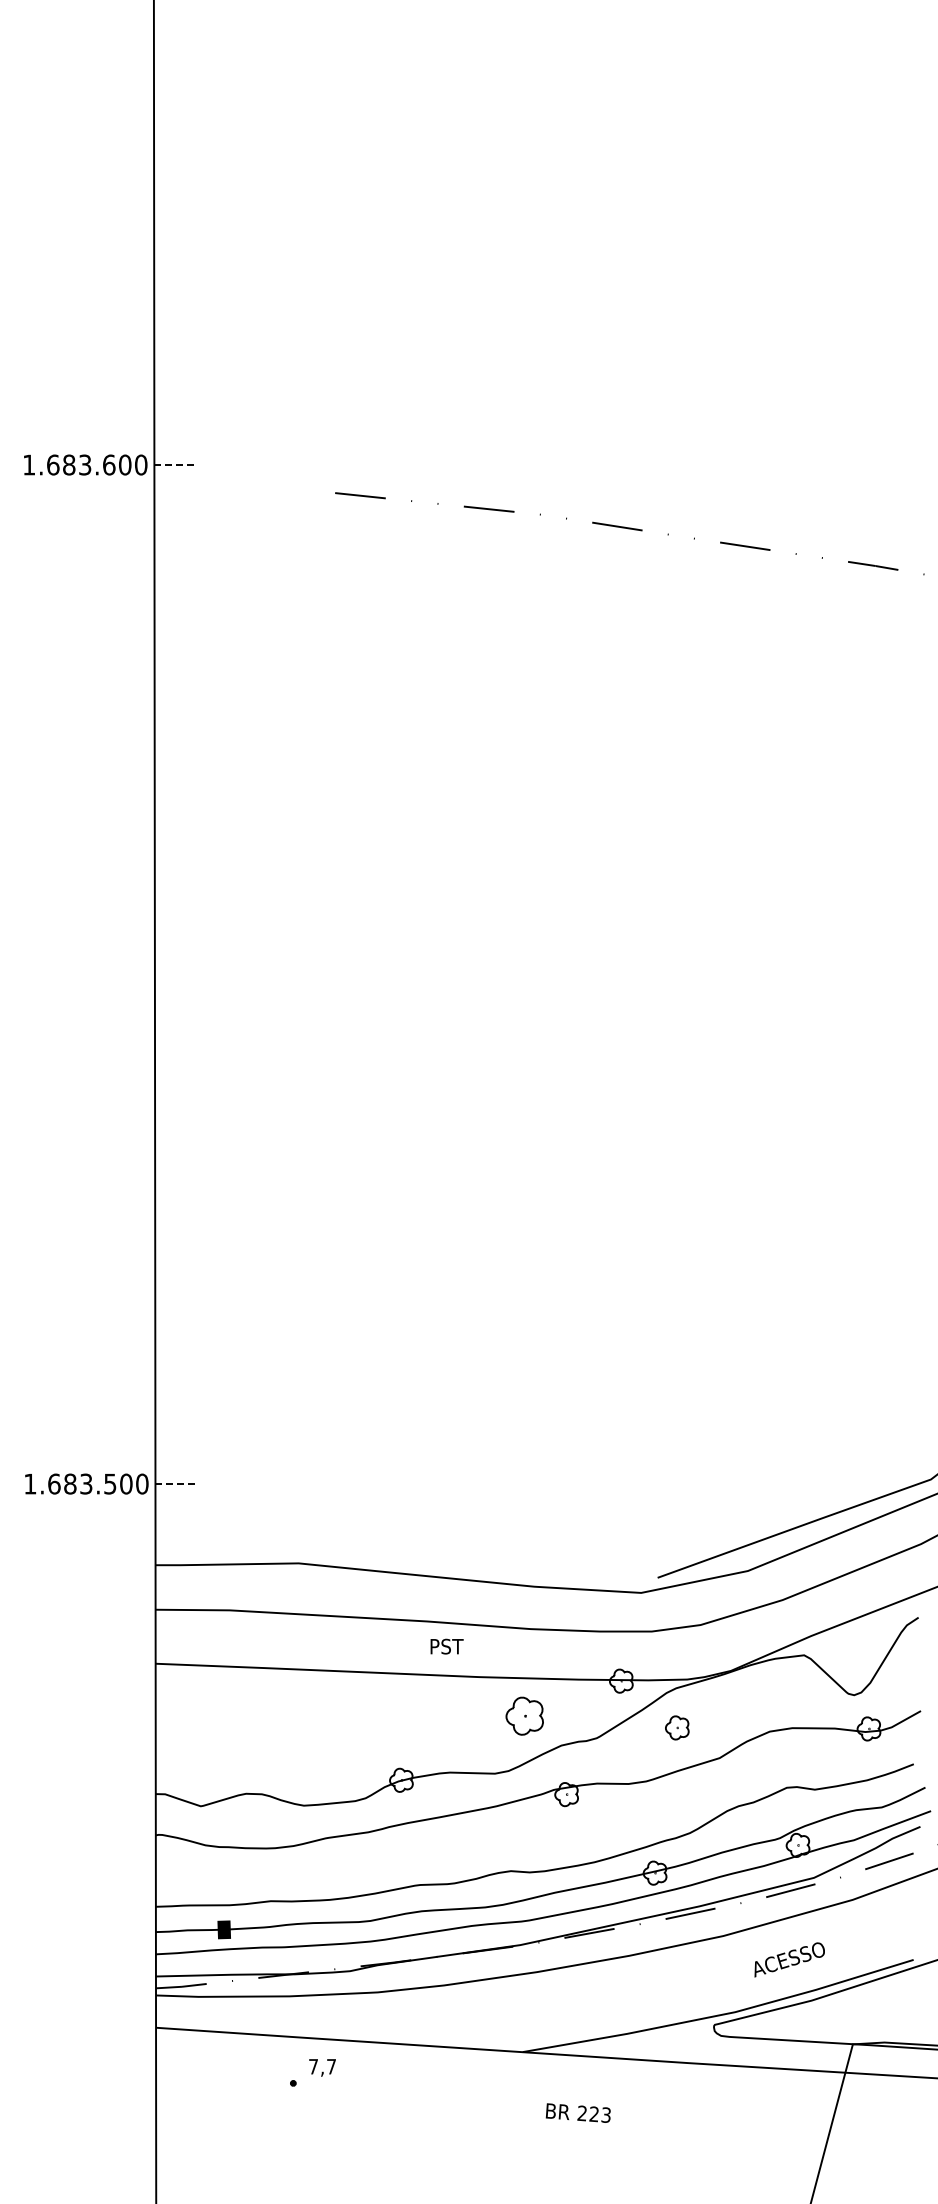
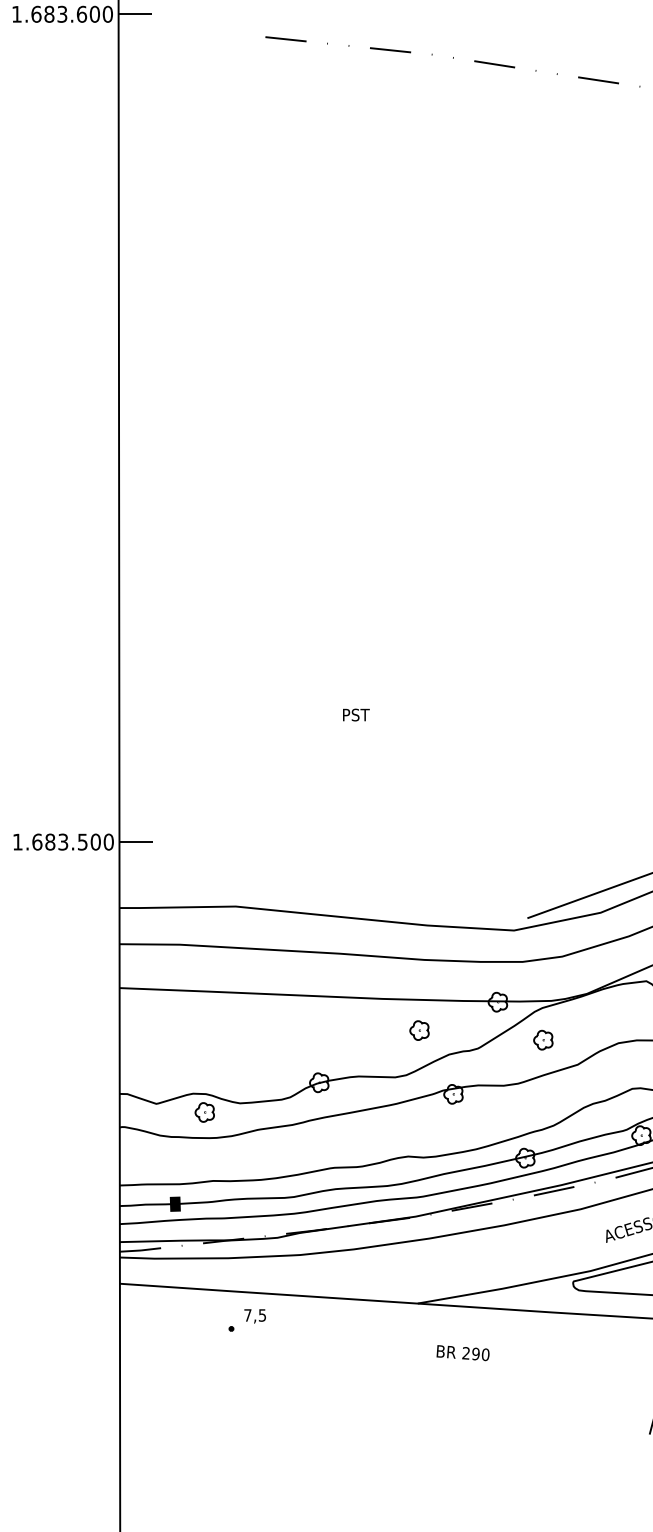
line: (175, 465) -> (135, 14), dashed -> solid
line: (176, 1484) -> (136, 842), dashed -> solid
text: (446, 1646) -> (355, 714), moved
part: (524, 1715) -> (419, 1030), size x0.62
part: (260, 1816) -> (204, 1112), added
text: (331, 2066) -> (262, 1315), 7,7 -> 7,5
text: (600, 2114) -> (480, 1354), 223 -> 290

